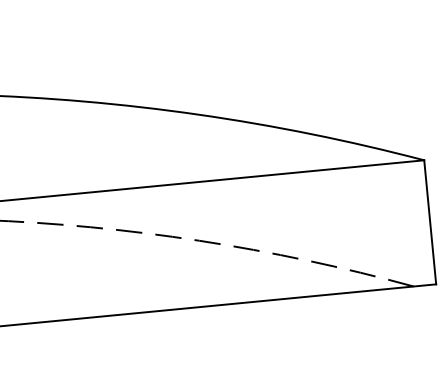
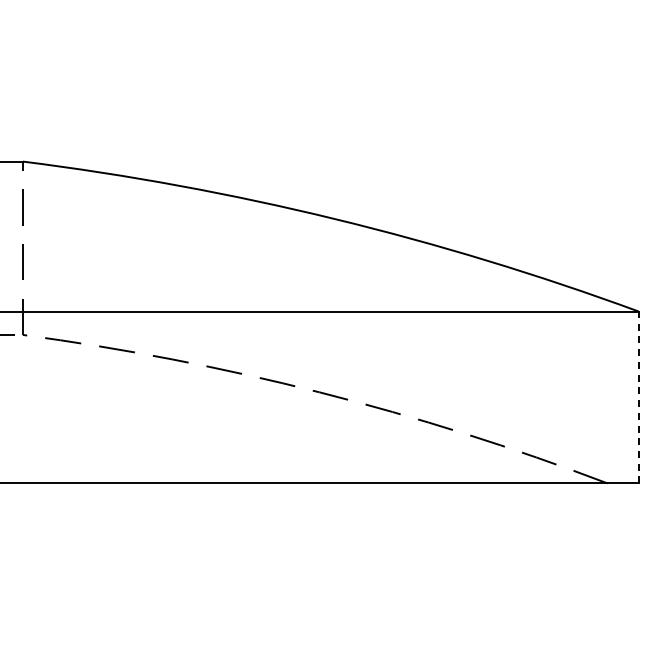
line: (430, 222) -> (638, 397), solid -> dashed

